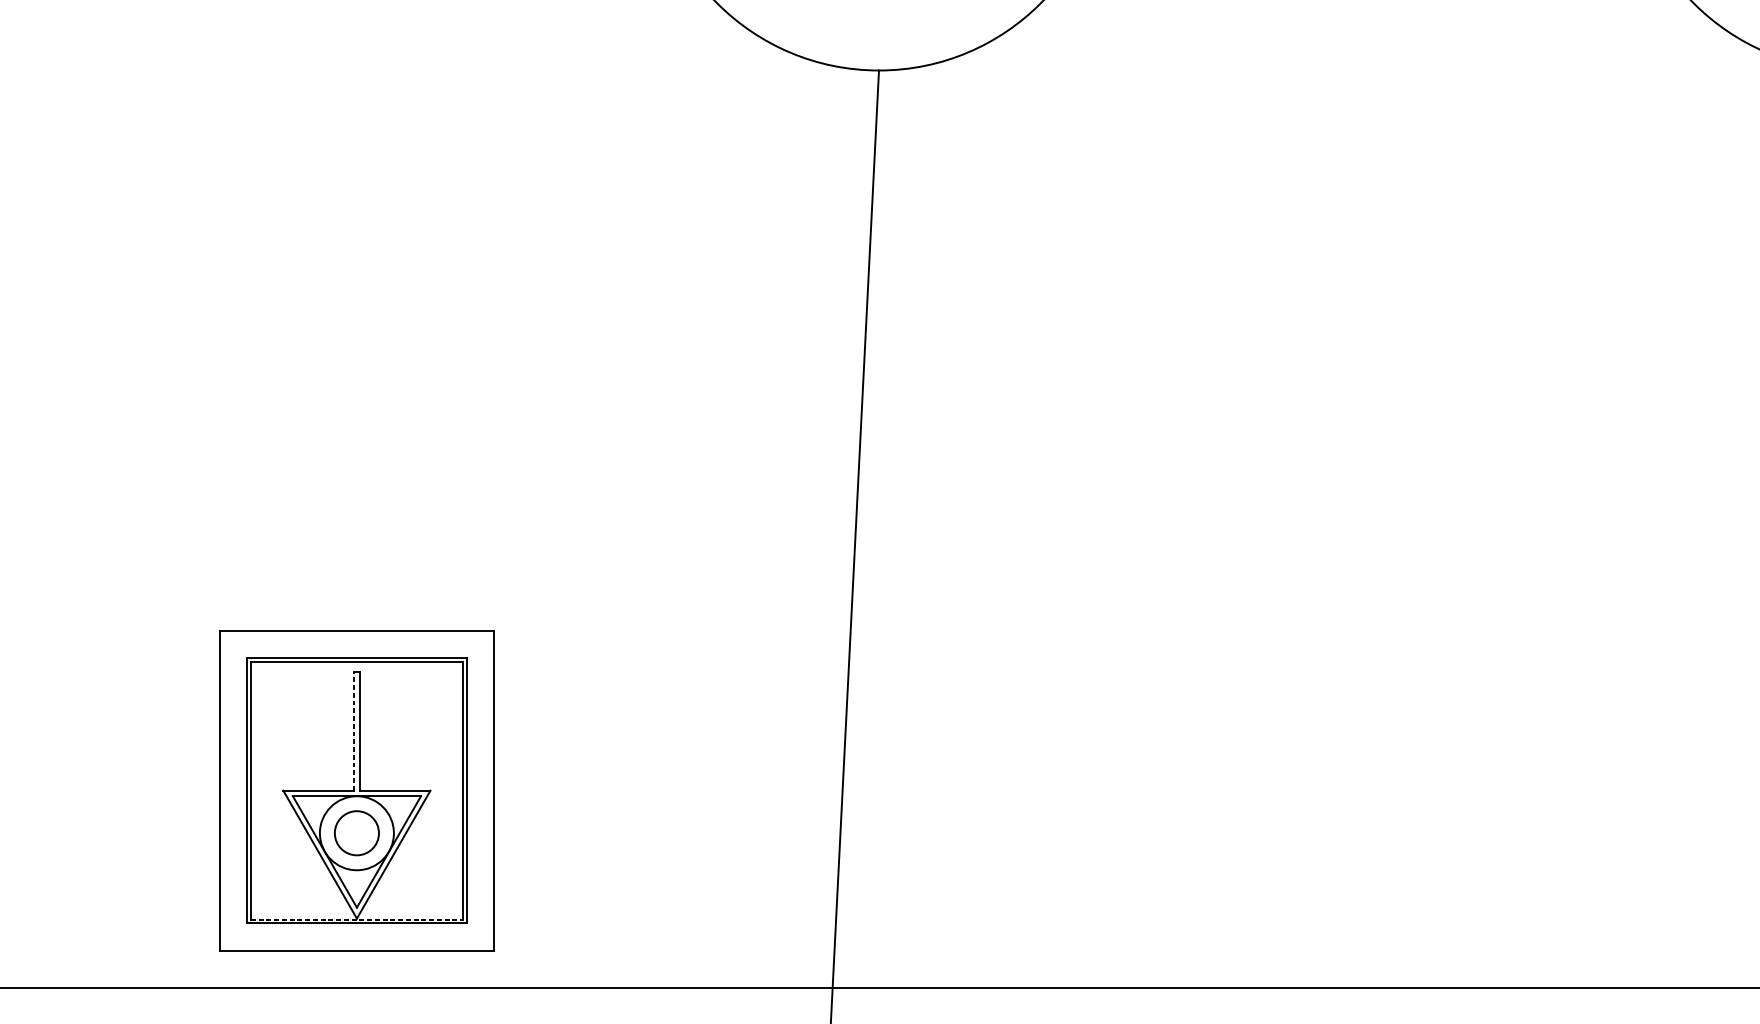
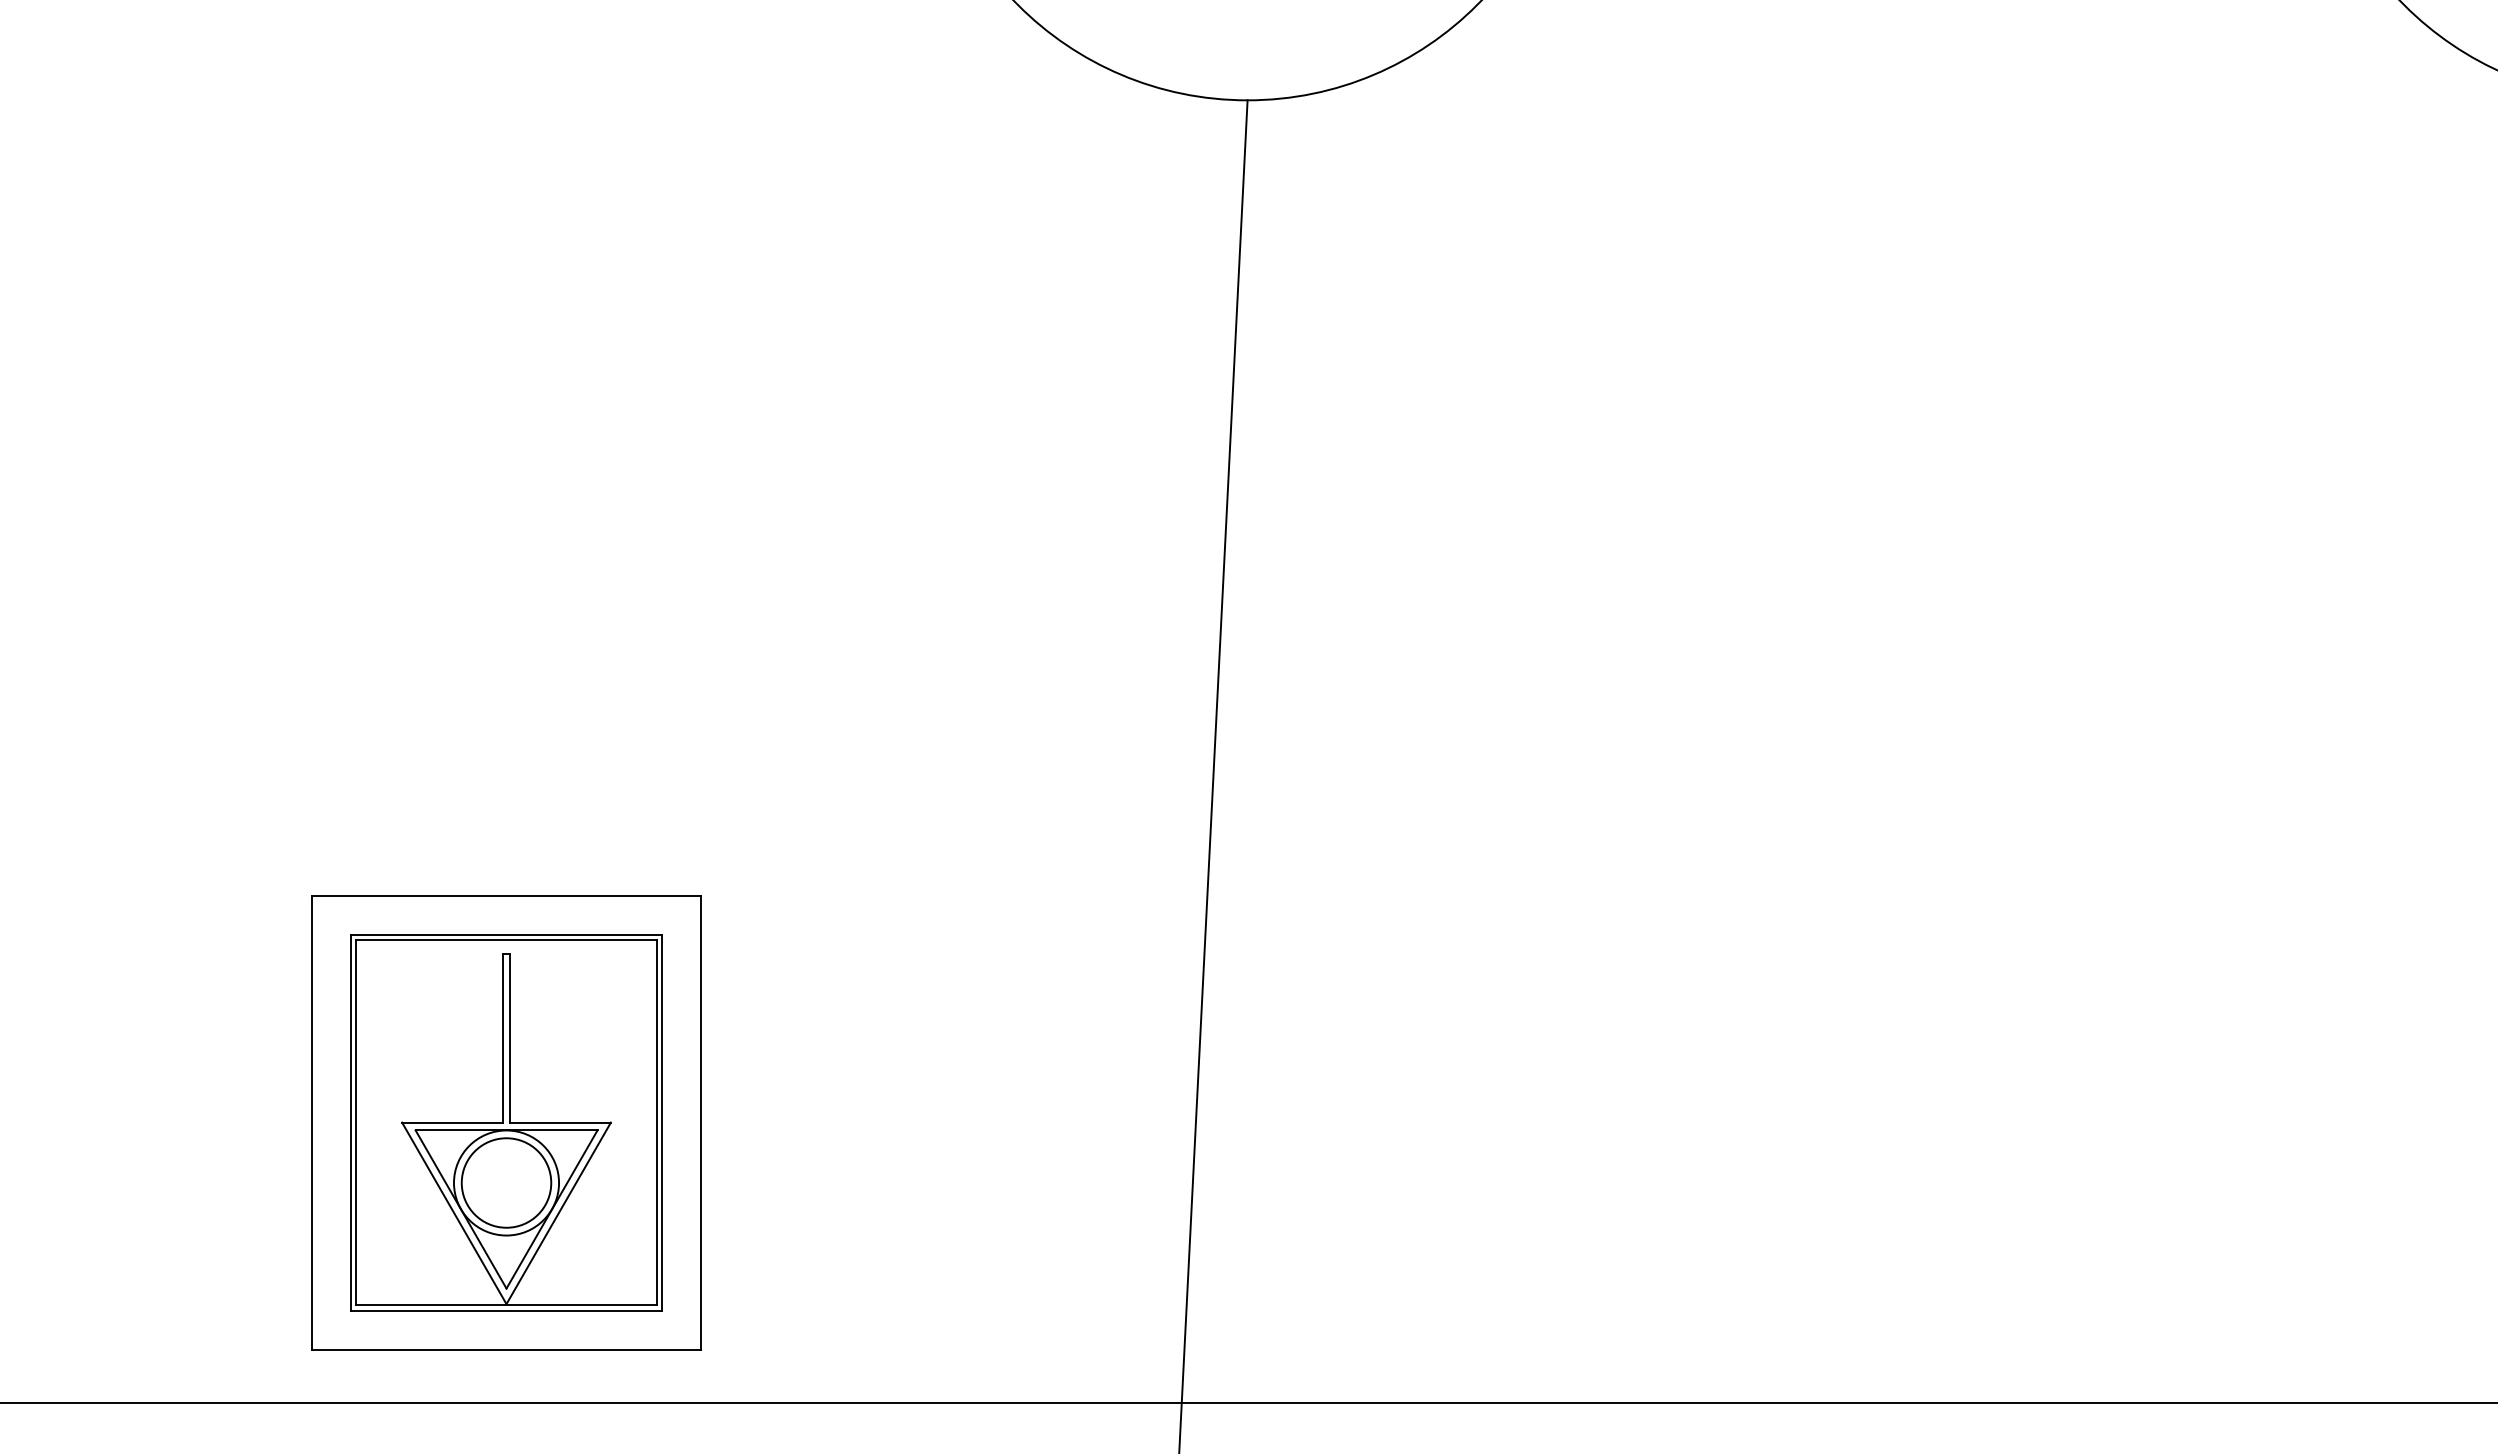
line: (354, 730) -> (502, 1037), dashed -> solid
circle: (356, 832) -> (506, 1182), size x1.43
line: (357, 919) -> (507, 1305), dashed -> solid

